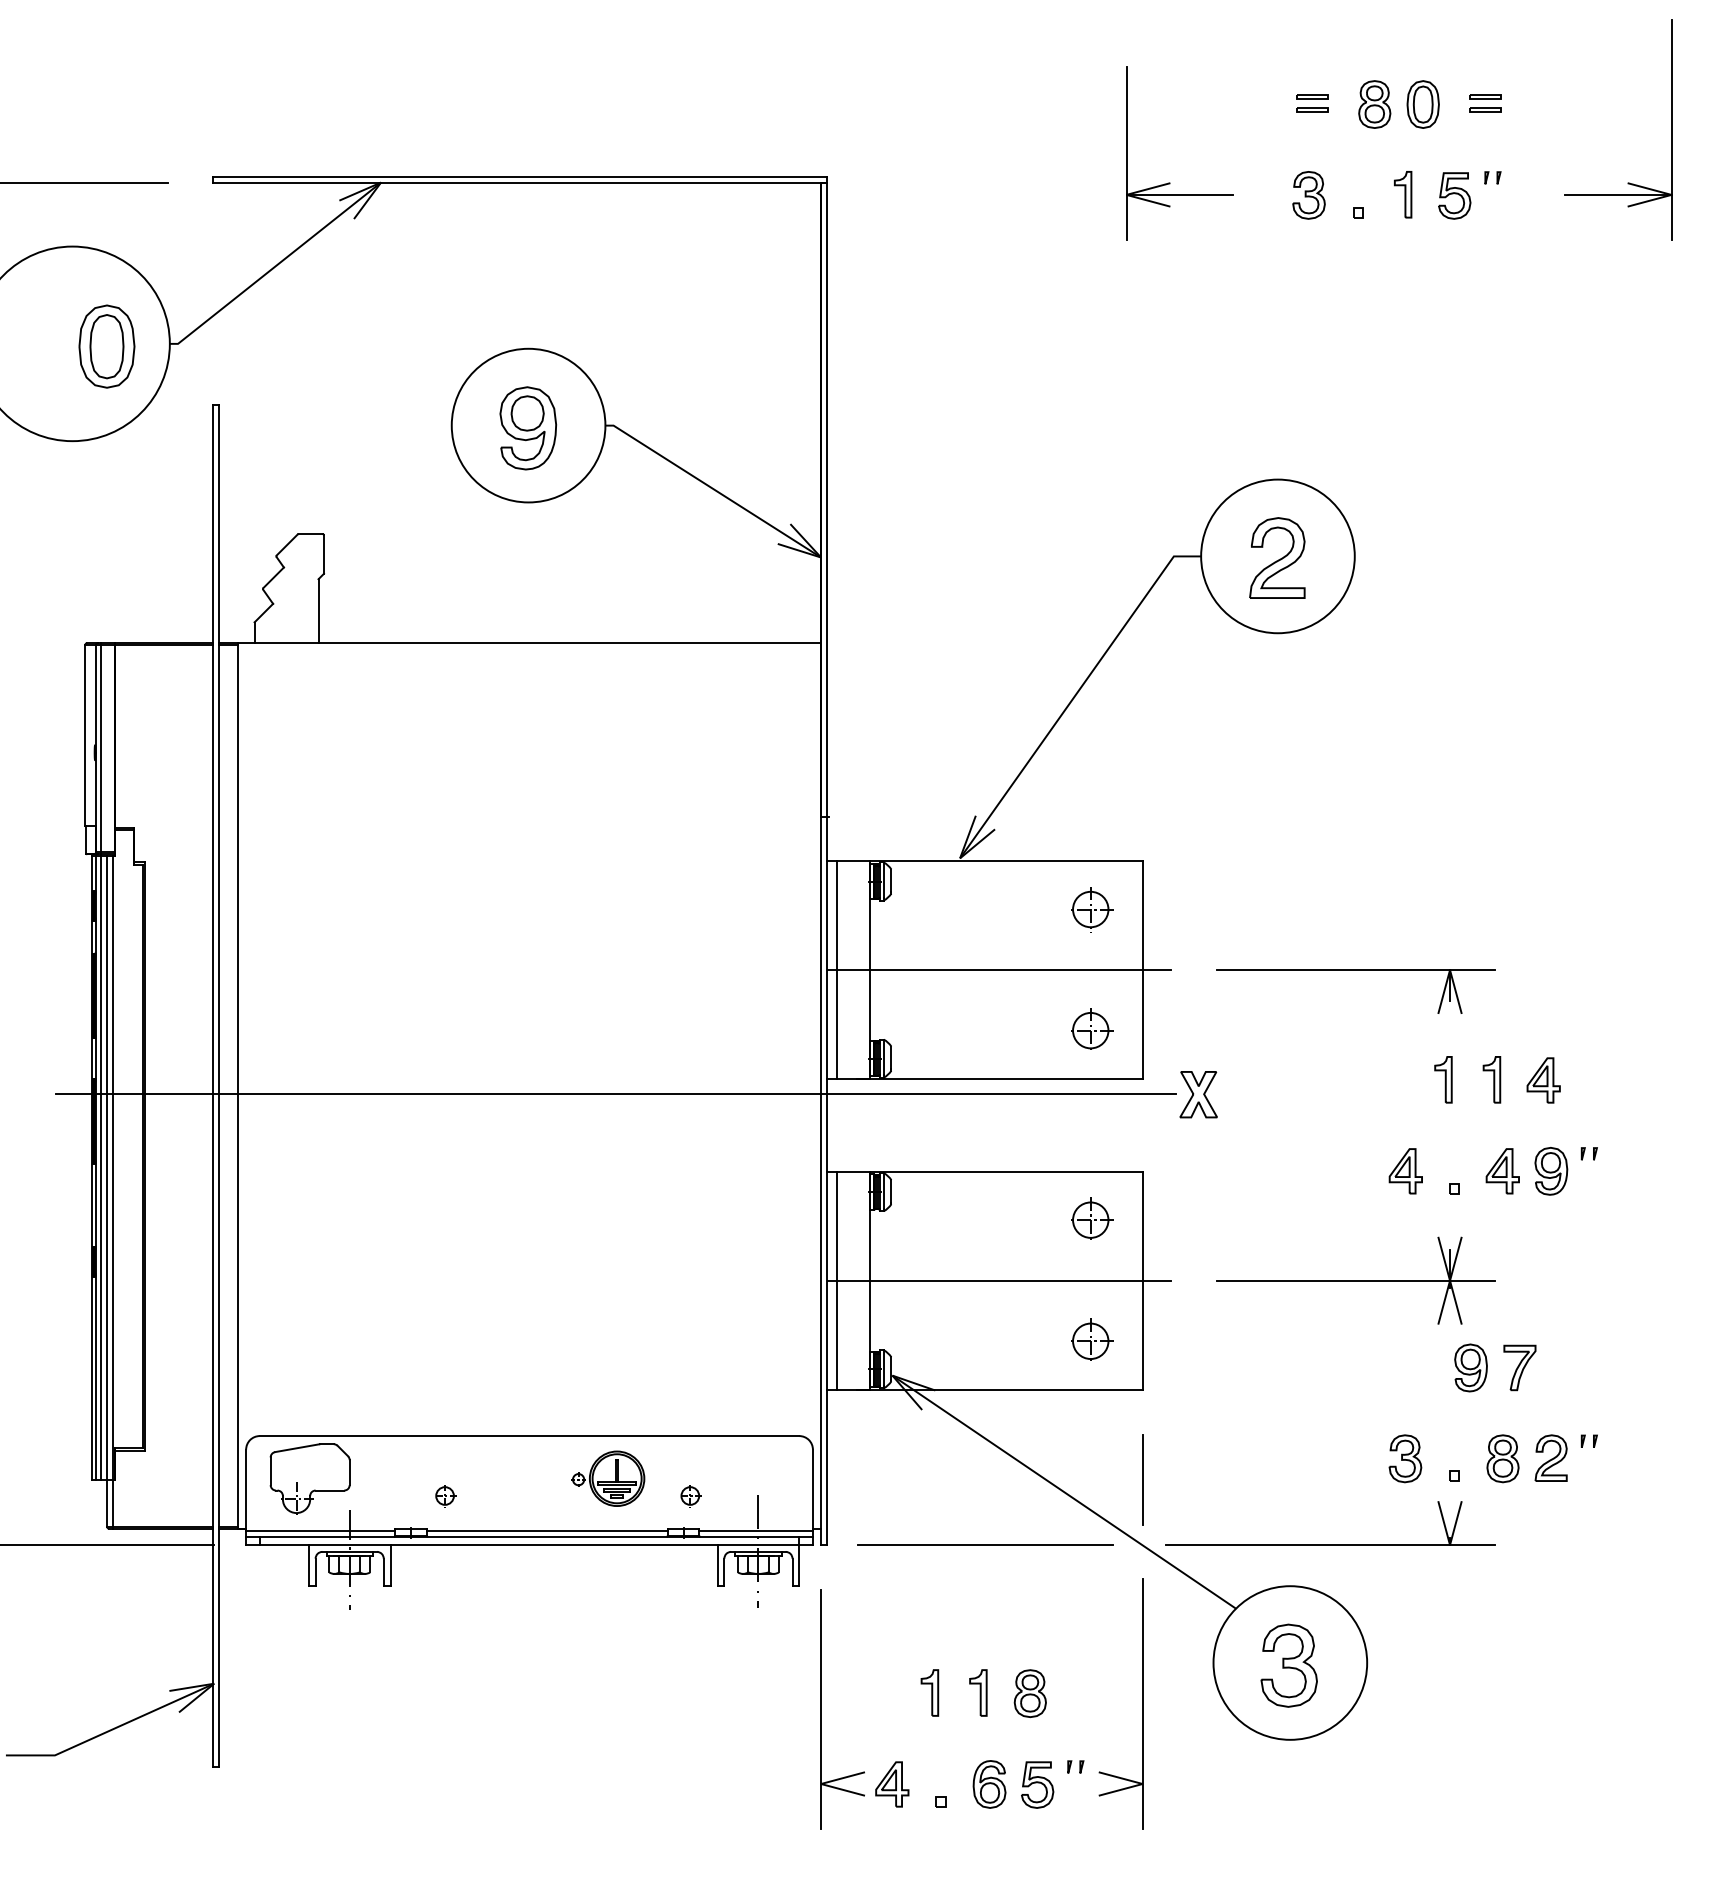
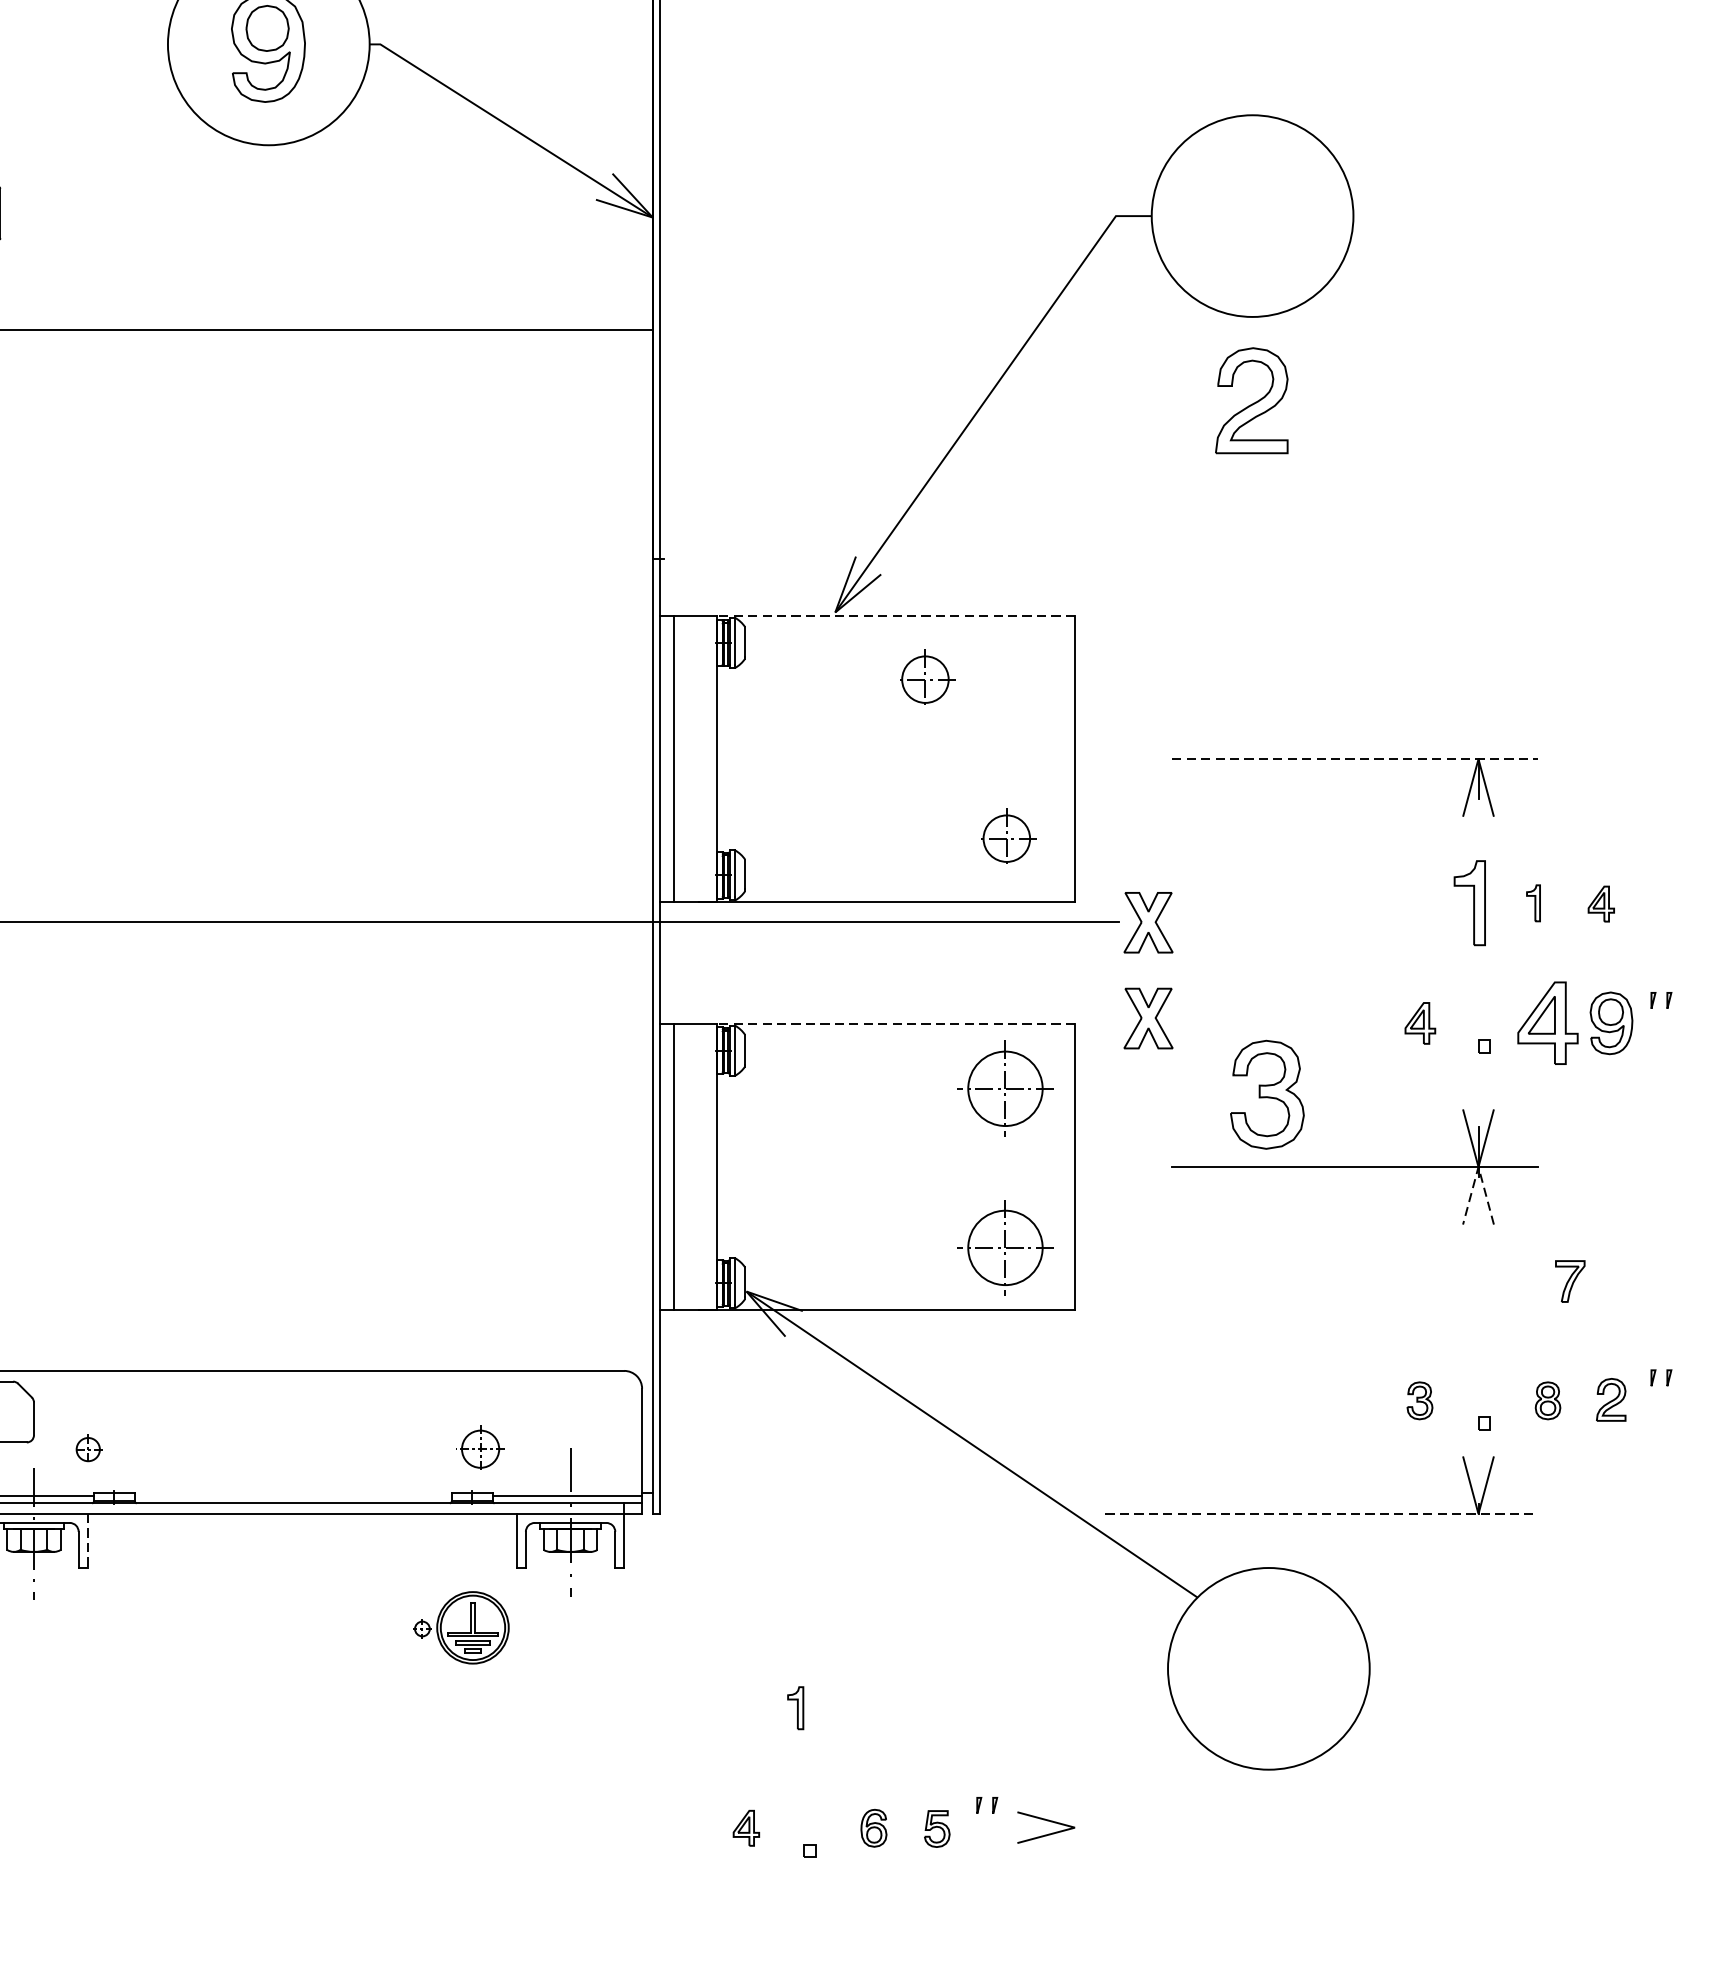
part: (1277, 557) -> (1251, 400), moved
line: (1005, 861) -> (894, 616), solid -> dashed
part: (1092, 909) -> (927, 679), moved
line: (999, 970) -> (887, 759), removed
line: (1356, 970) -> (1355, 759), solid -> dashed
part: (1443, 1079) -> (1469, 902), size x1.4
part: (1491, 1079) -> (1532, 902), size x0.6
part: (1543, 1080) -> (1601, 904), size x0.6
part: (1198, 1167) -> (1148, 1018), added
line: (1005, 1171) -> (894, 1023), solid -> dashed
part: (1405, 1171) -> (1420, 1023), size x0.7
part: (1502, 1171) -> (1547, 1023), size x1.4
part: (1092, 1218) -> (1009, 1085), size x1.6
line: (999, 1280) -> (887, 1166), removed
line: (1450, 1280) -> (1479, 1166), solid -> dashed
part: (1092, 1339) -> (1009, 1244), size x1.6
part: (1470, 1367) -> (1505, 1280), removed
part: (1519, 1367) -> (1569, 1280), size x0.7
part: (1550, 1457) -> (1610, 1399), size x0.7
part: (1405, 1458) -> (1420, 1400), size x0.6
part: (1502, 1458) -> (1547, 1400), size x0.6
part: (608, 1478) -> (461, 1627), moved
line: (1142, 1480) -> (1074, 1429), removed
part: (445, 1496) -> (88, 1450), moved
part: (690, 1496) -> (481, 1450), size x1.6
line: (546, 1531) -> (292, 1496), removed
line: (985, 1544) -> (868, 1513), removed
line: (1330, 1545) -> (1321, 1514), solid -> dashed
line: (390, 1566) -> (87, 1542), solid -> dashed
part: (1288, 1665) -> (1266, 1094), moved
part: (929, 1692) -> (795, 1707), size x0.7
part: (978, 1692) -> (859, 1707), removed
part: (1029, 1693) -> (926, 1708), removed
line: (1142, 1703) -> (1074, 1721), removed
part: (821, 1709) -> (653, 1729), removed
part: (892, 1784) -> (746, 1828), size x0.6
part: (989, 1784) -> (873, 1828), size x0.6
part: (1037, 1784) -> (936, 1828), size x0.6

